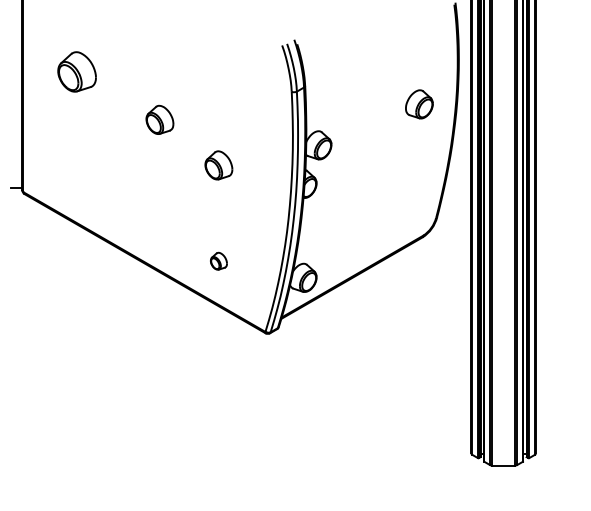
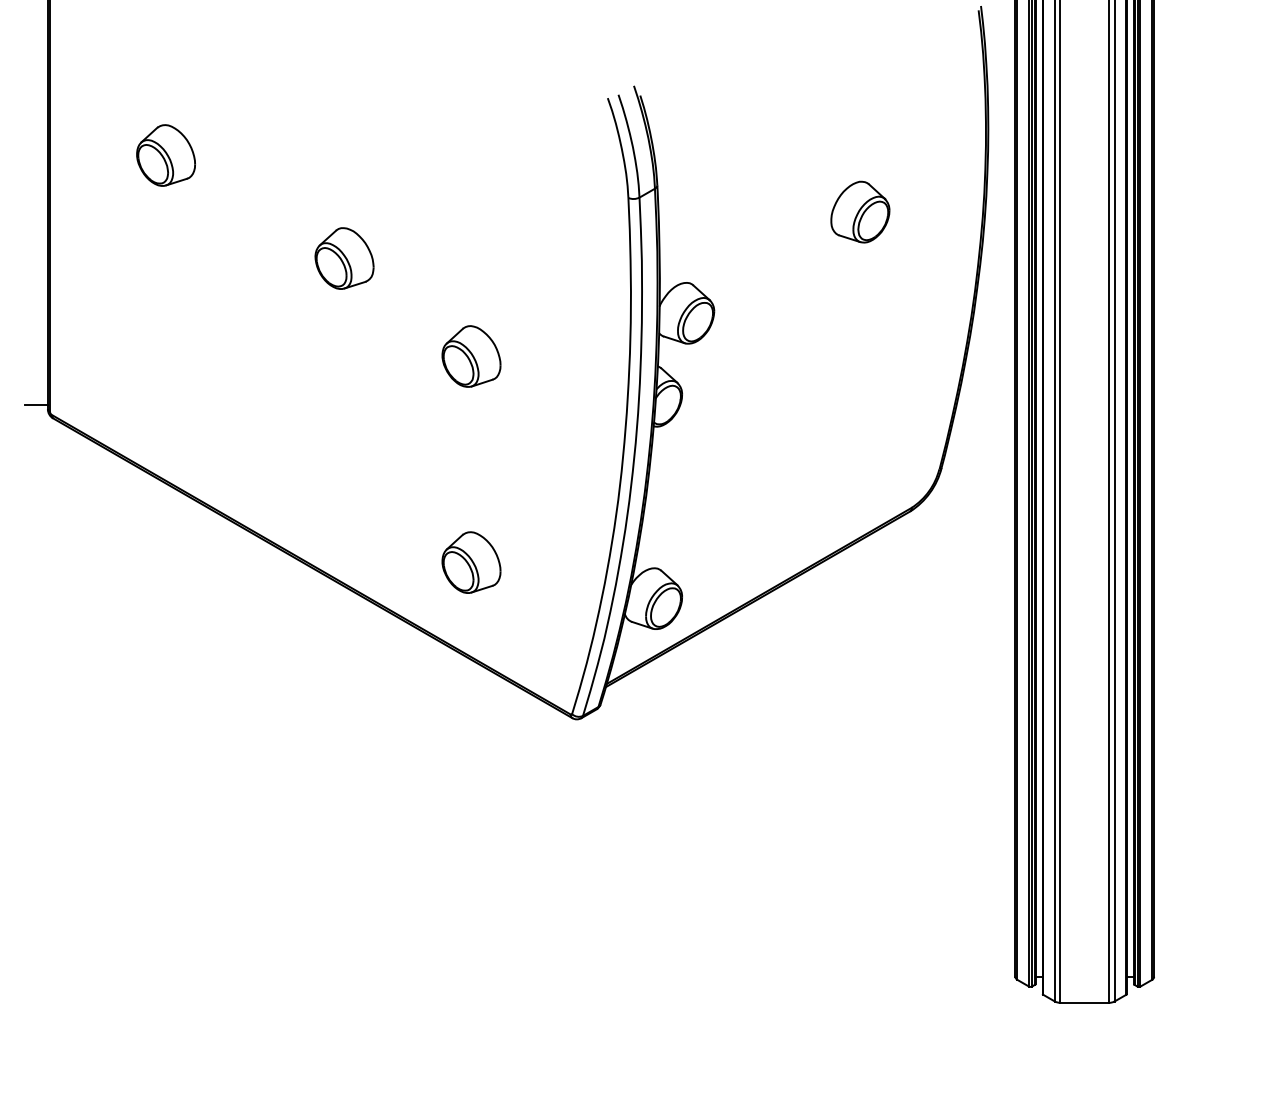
part: (76, 72) -> (164, 156), size x0.71
part: (419, 104) -> (860, 212), moved
part: (218, 261) -> (470, 563), size x1.67

